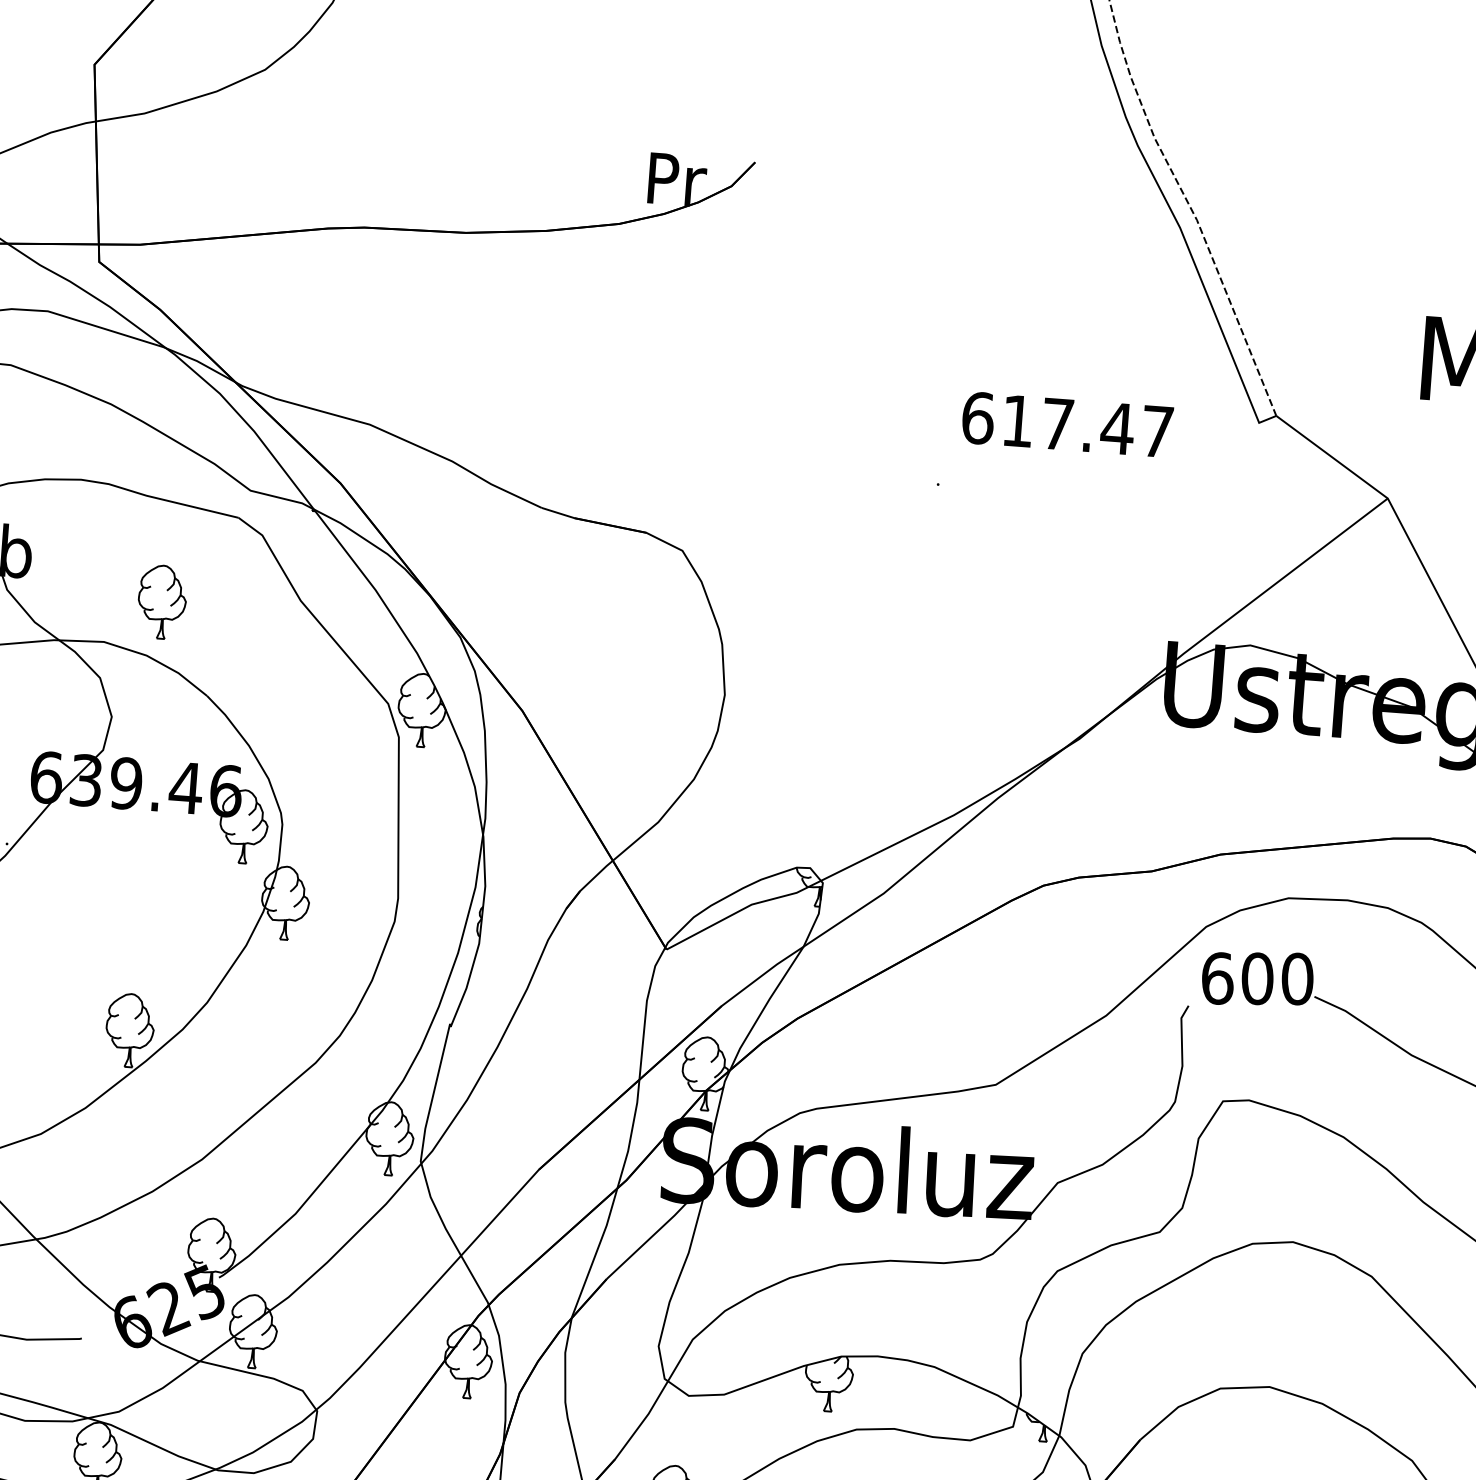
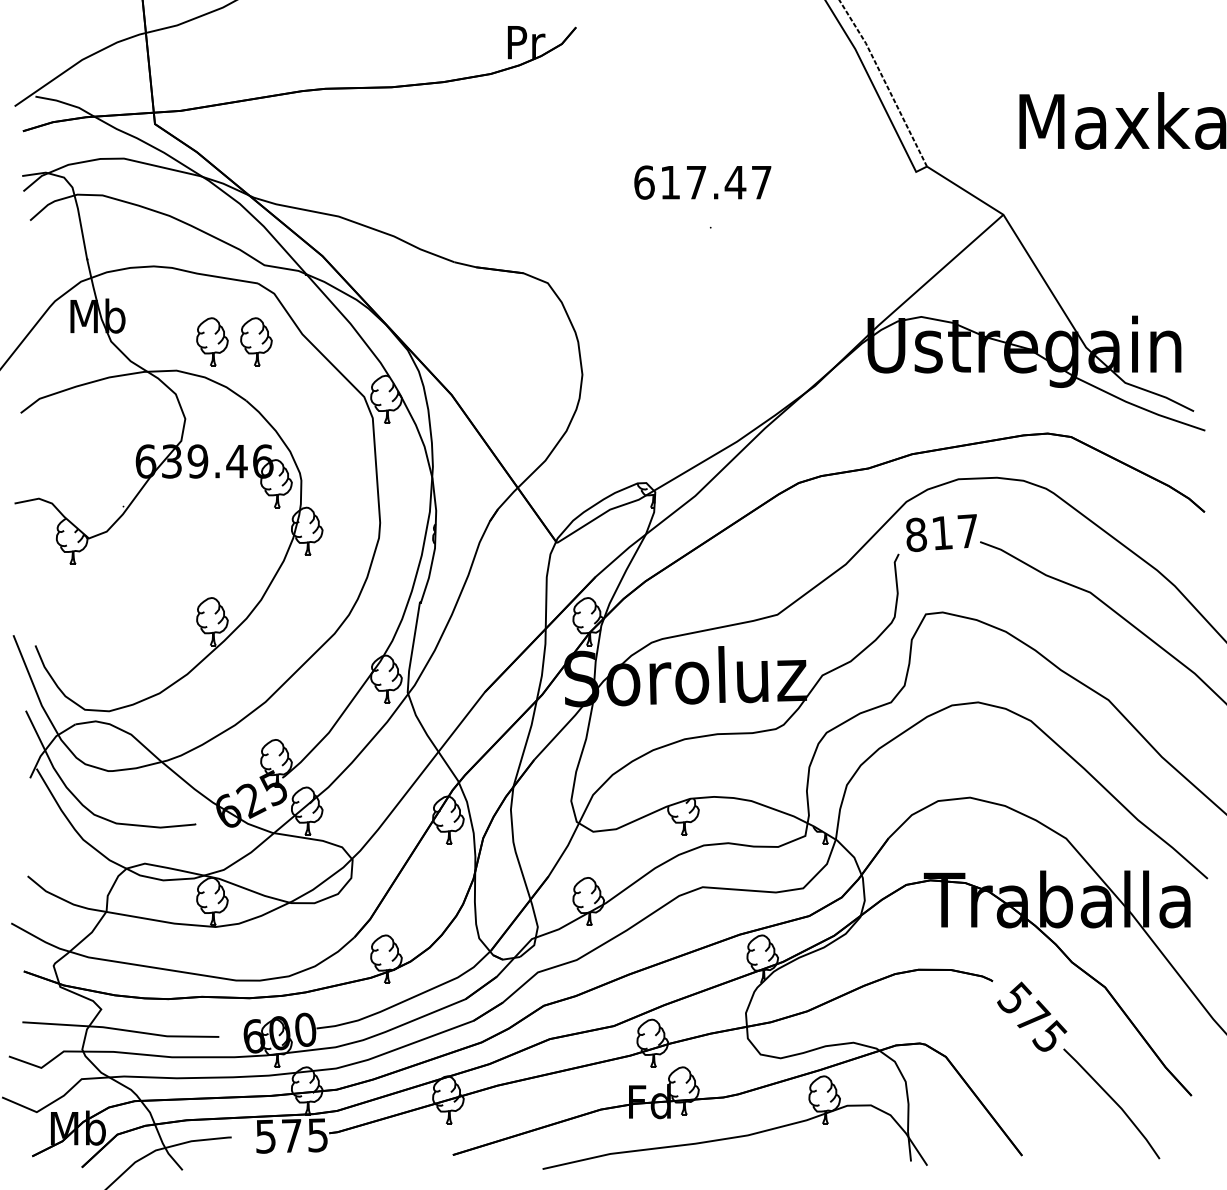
text: (1067, 424) -> (702, 182), moved
part: (229, 606) -> (256, 341), added
text: (1257, 977) -> (942, 532), 600 -> 817

